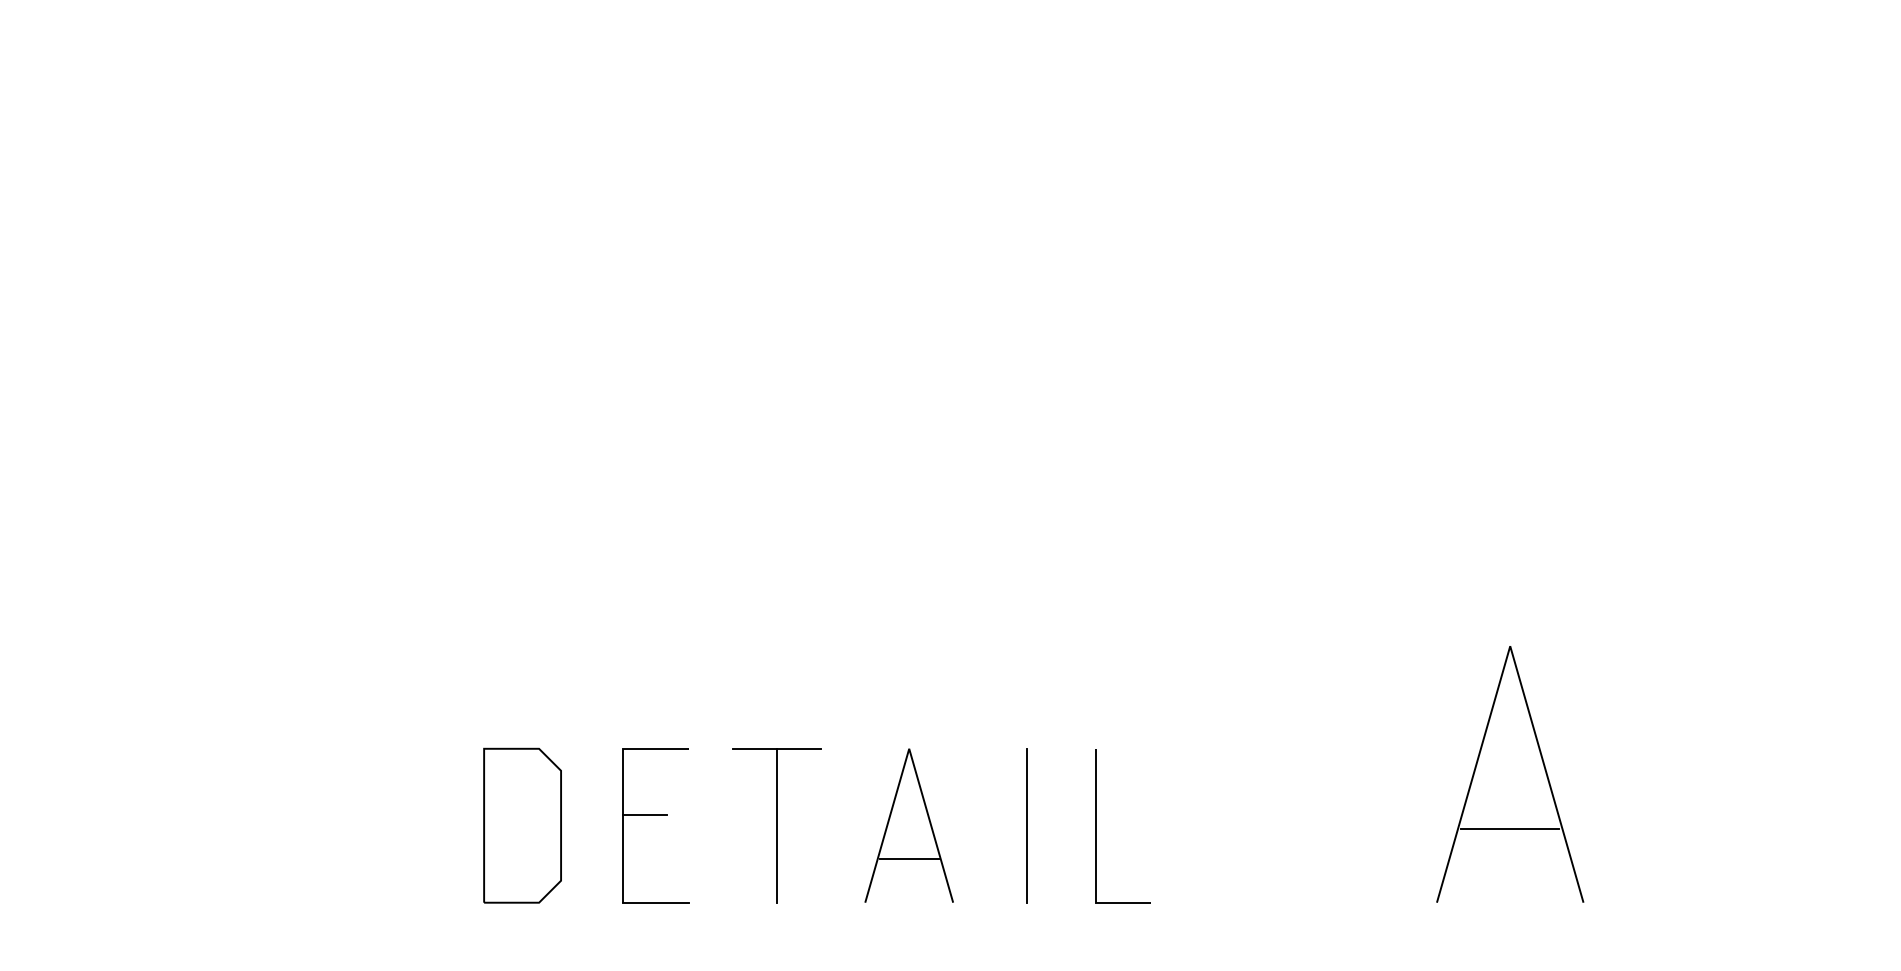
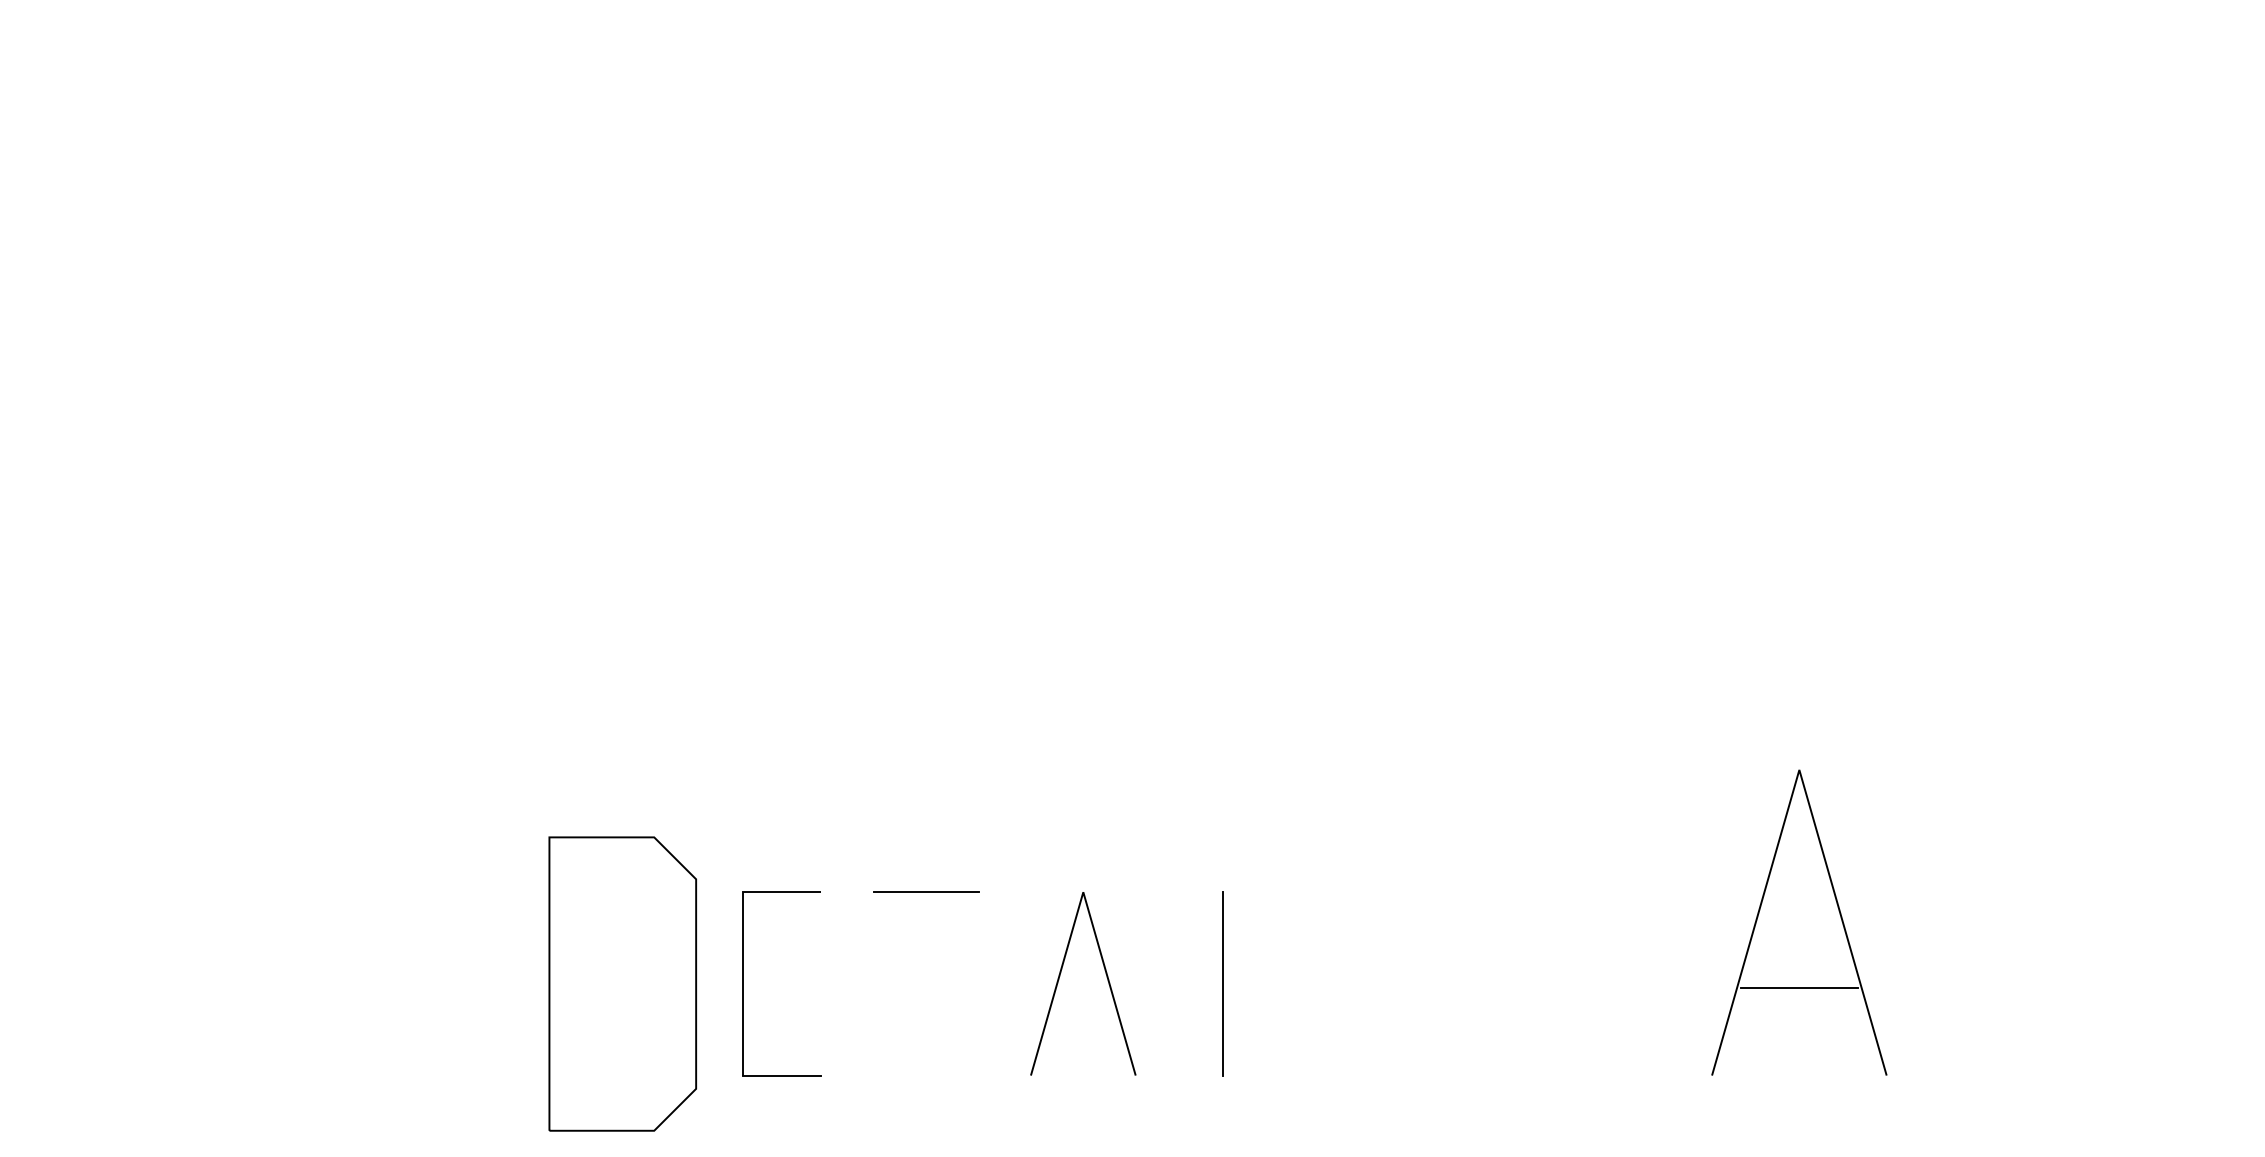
line: (645, 814) -> (769, 970), removed
part: (522, 825) -> (622, 983), size x1.6
line: (777, 825) -> (926, 983), removed
line: (1096, 826) -> (1306, 984), removed
line: (908, 858) -> (1082, 1022), removed

